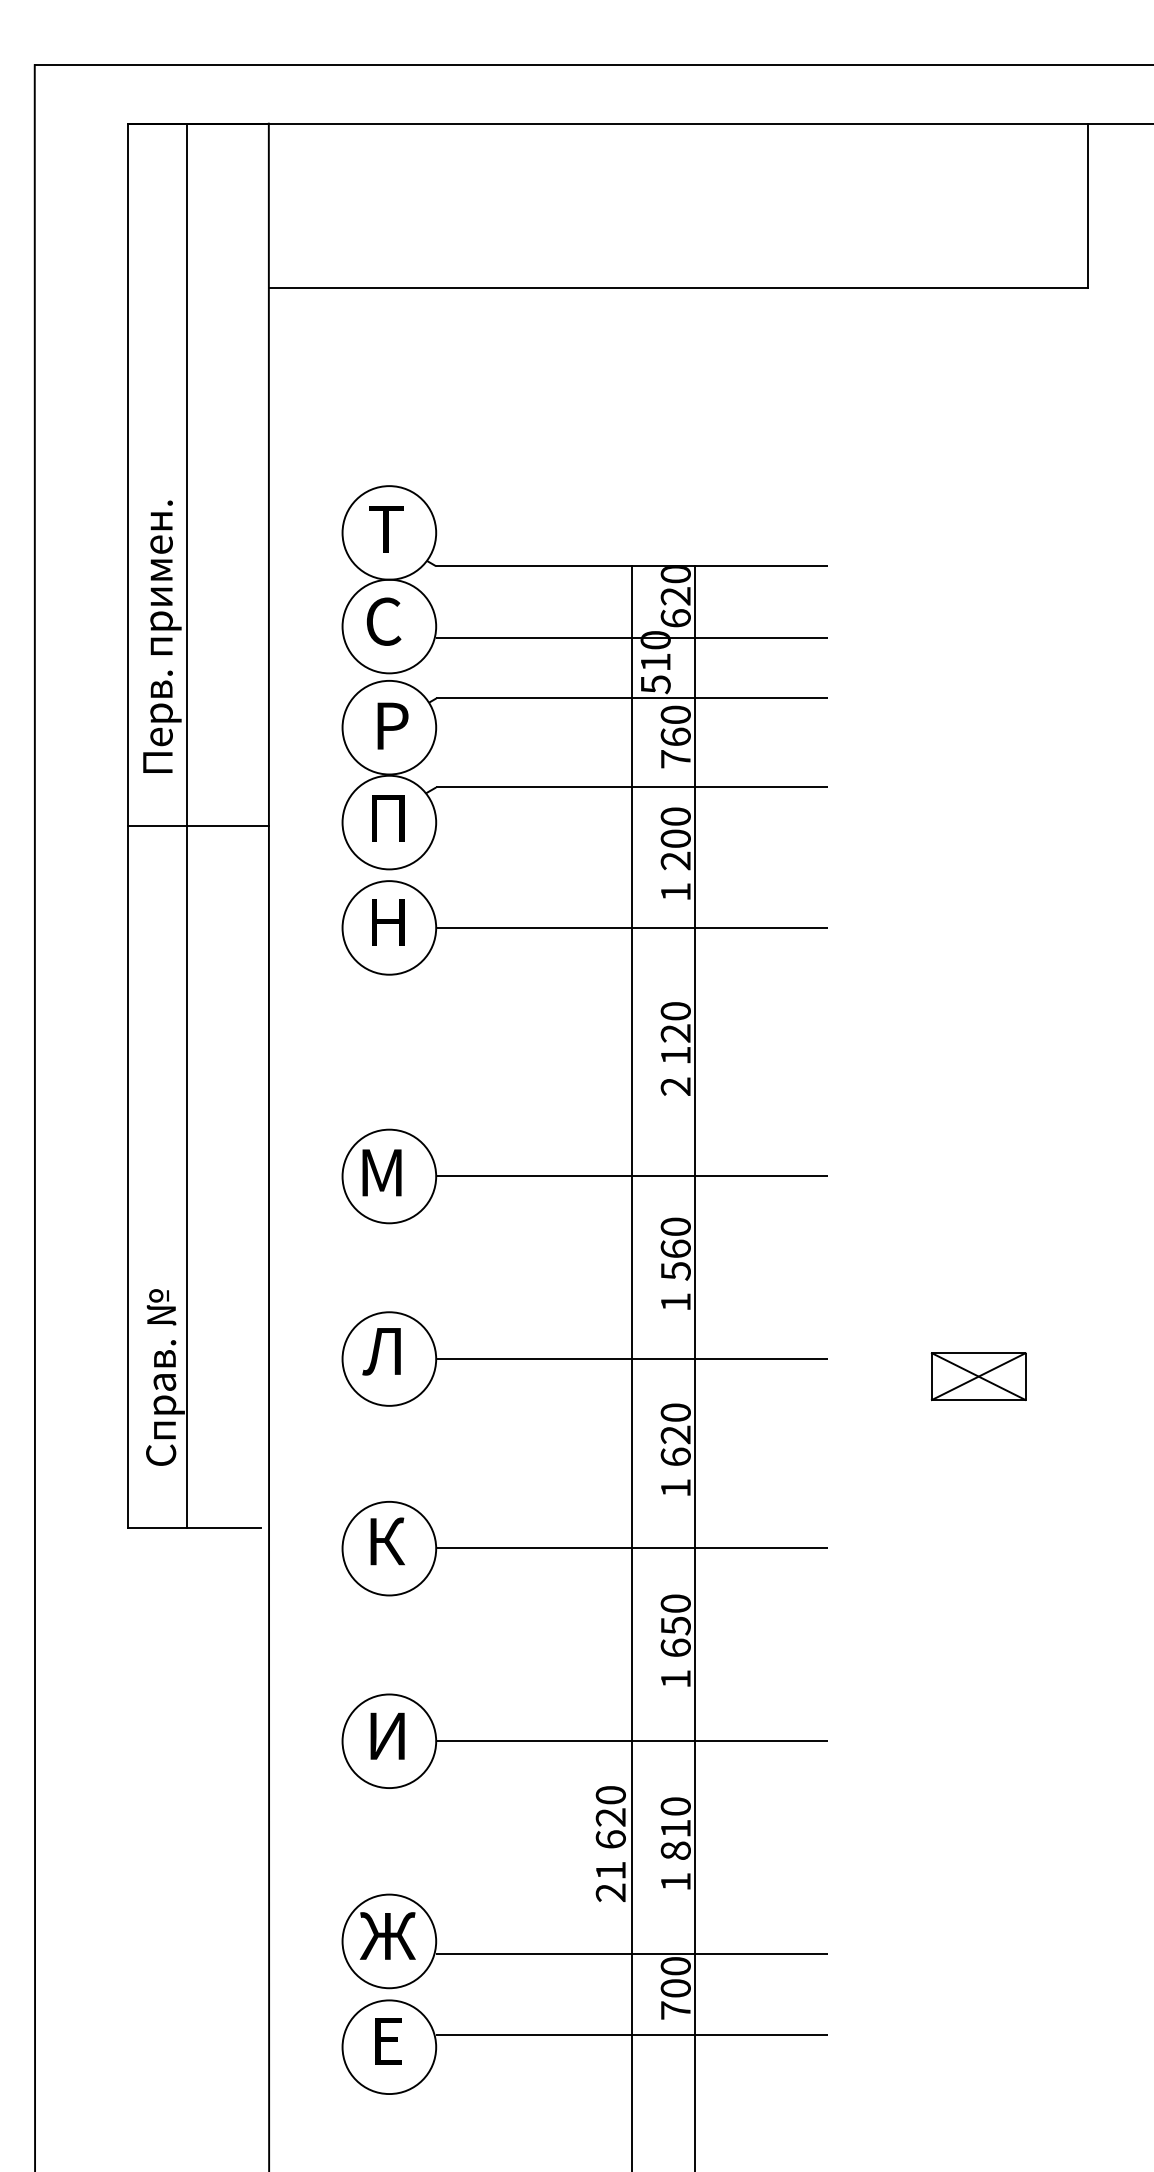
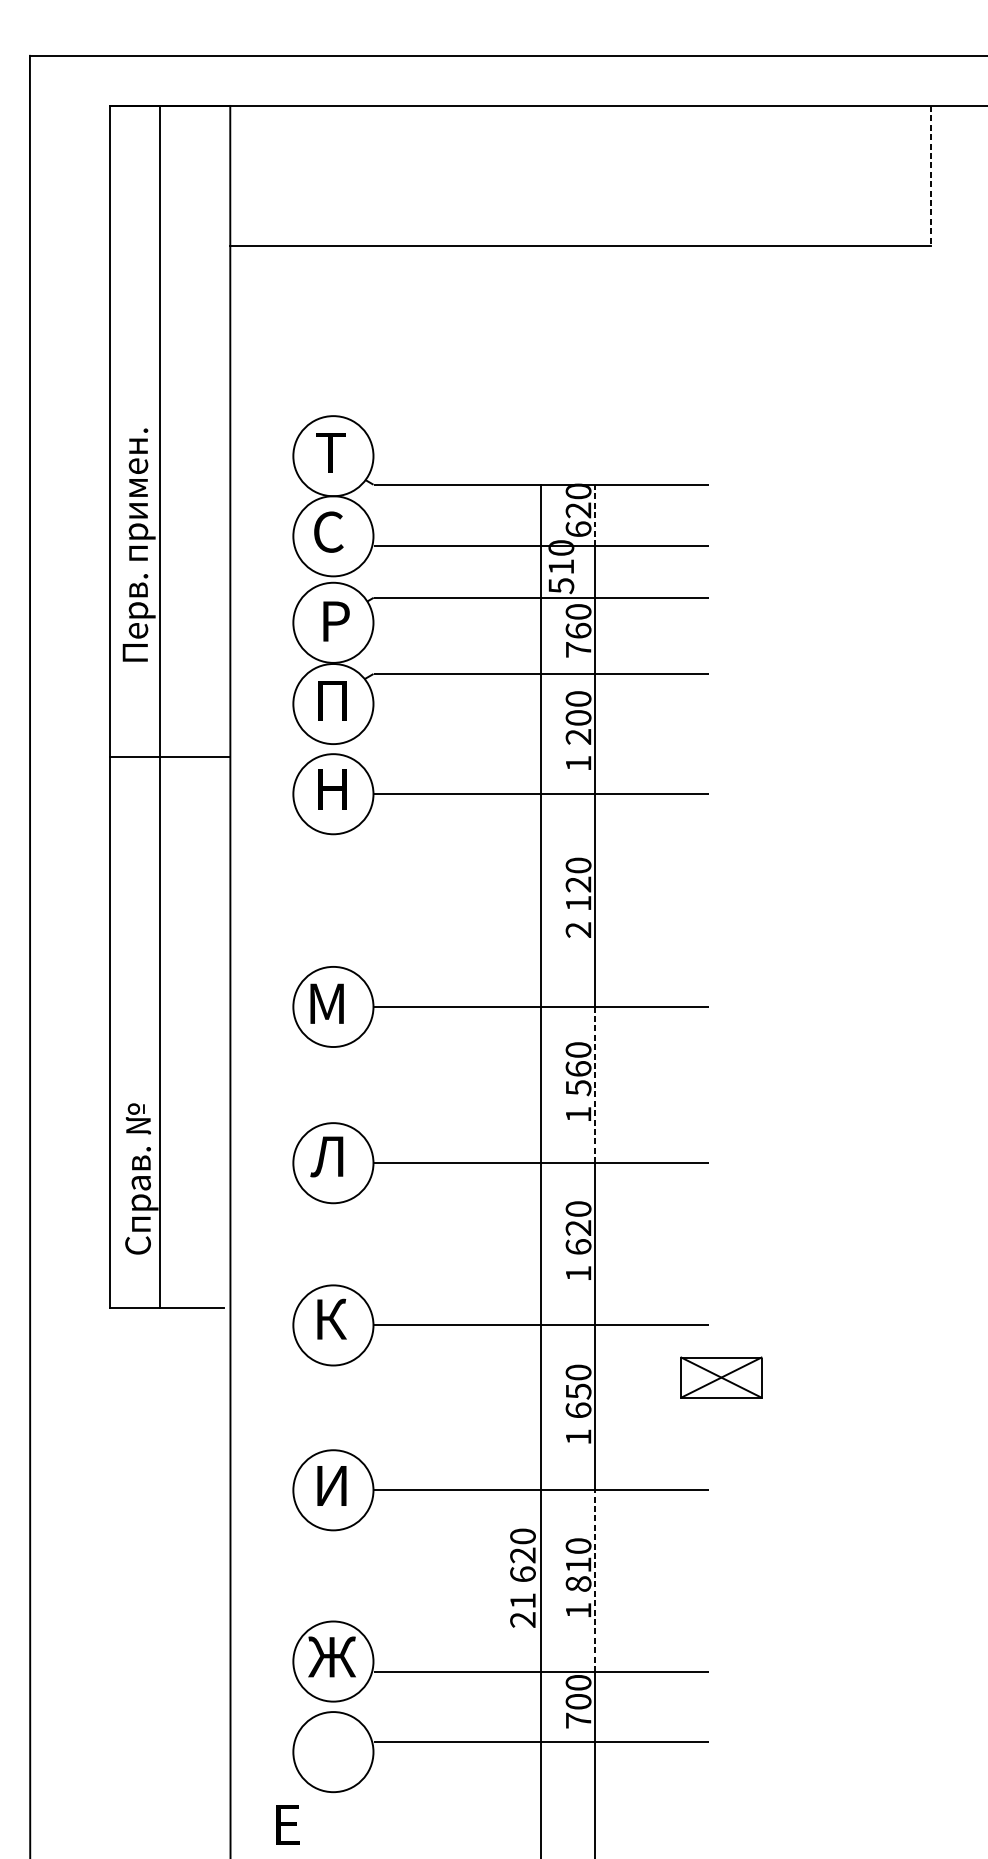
line: (1088, 205) -> (931, 175), solid -> dashed
line: (695, 602) -> (595, 515), solid -> dashed
line: (198, 825) -> (170, 756), moved
line: (695, 1267) -> (595, 1084), solid -> dashed
part: (978, 1376) -> (721, 1377), moved
line: (695, 1846) -> (595, 1580), solid -> dashed
text: (388, 2041) -> (288, 1825), moved

